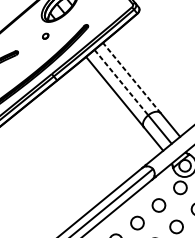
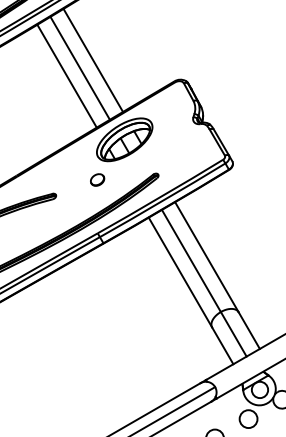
part: (45, 35) -> (97, 179), size x1.67
line: (131, 77) -> (206, 256), dashed -> solid
line: (121, 82) -> (191, 260), dashed -> solid

